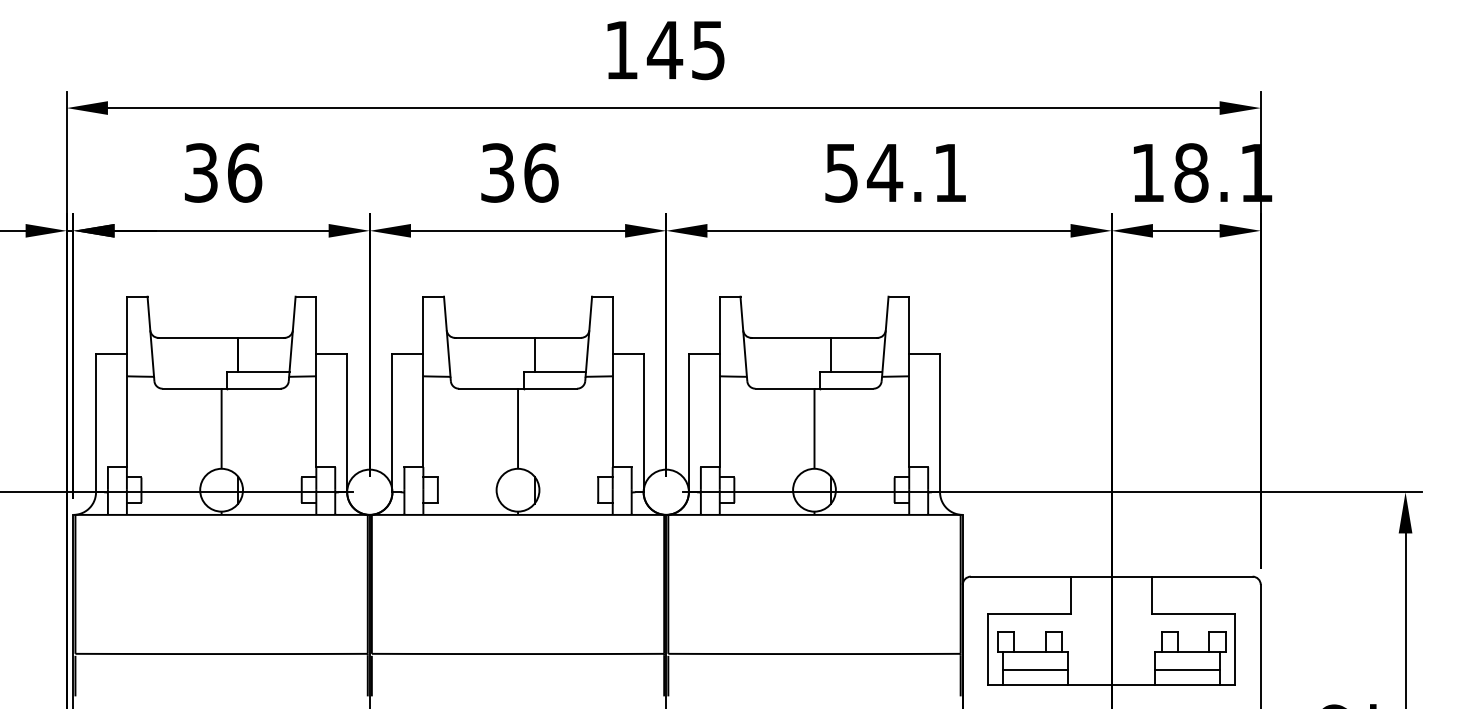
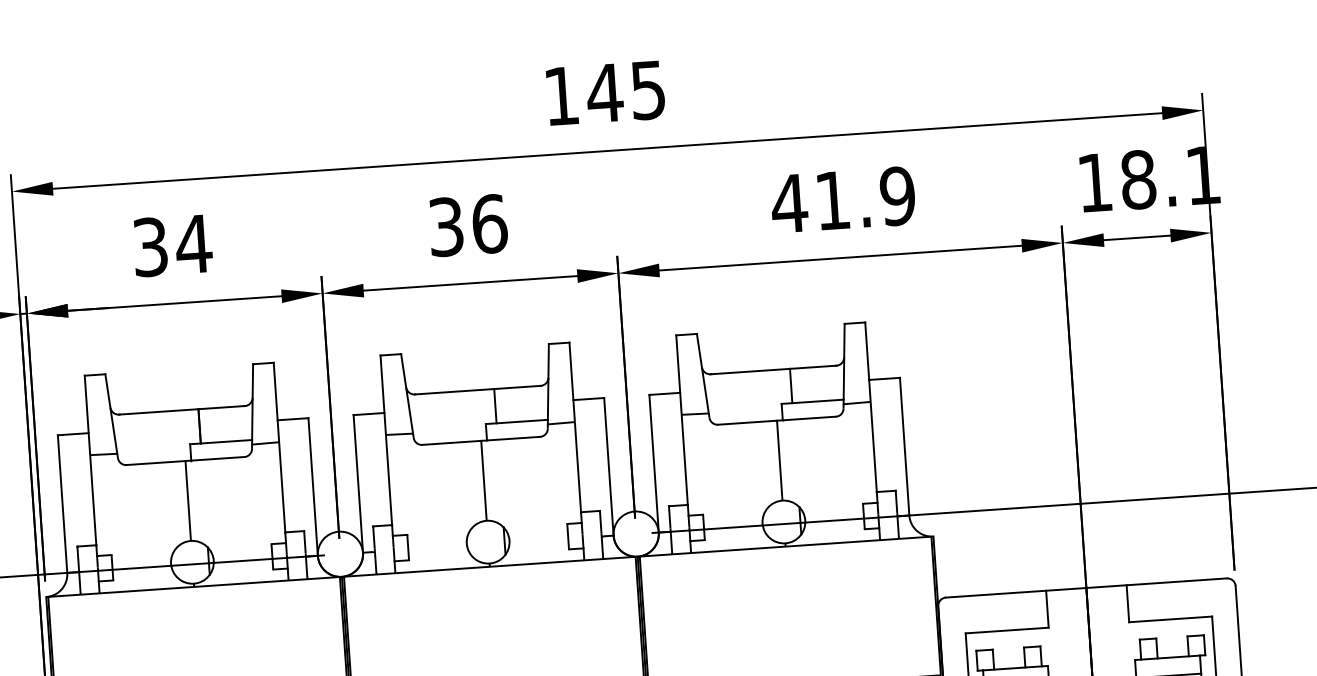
text: (244, 172) -> (193, 243), 36 -> 34
text: (895, 172) -> (843, 199), 54.1 -> 41.9

